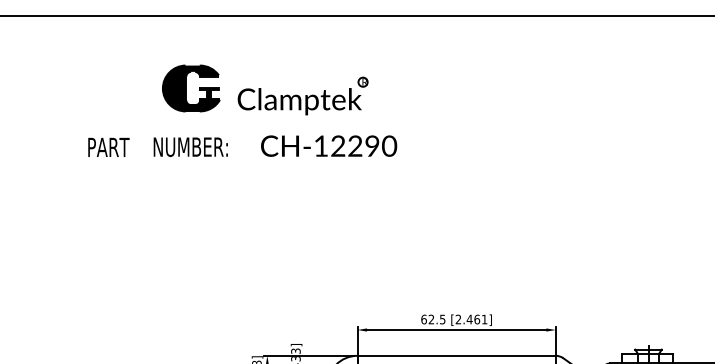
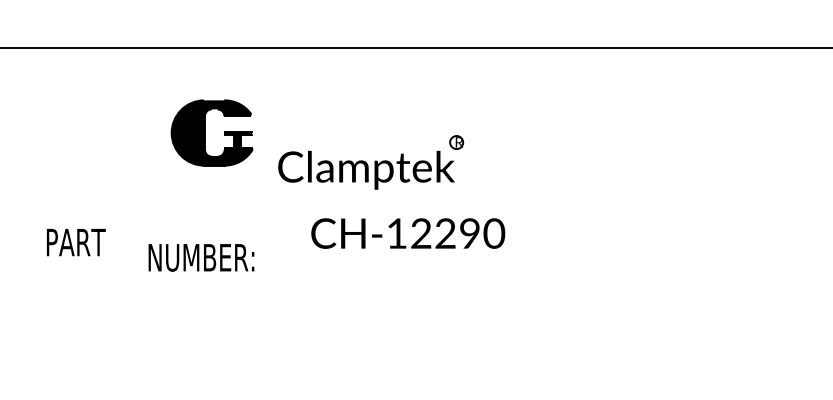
part: (191, 88) -> (212, 132), moved
text: (108, 146) -> (75, 241), moved
text: (190, 146) -> (200, 256), moved

